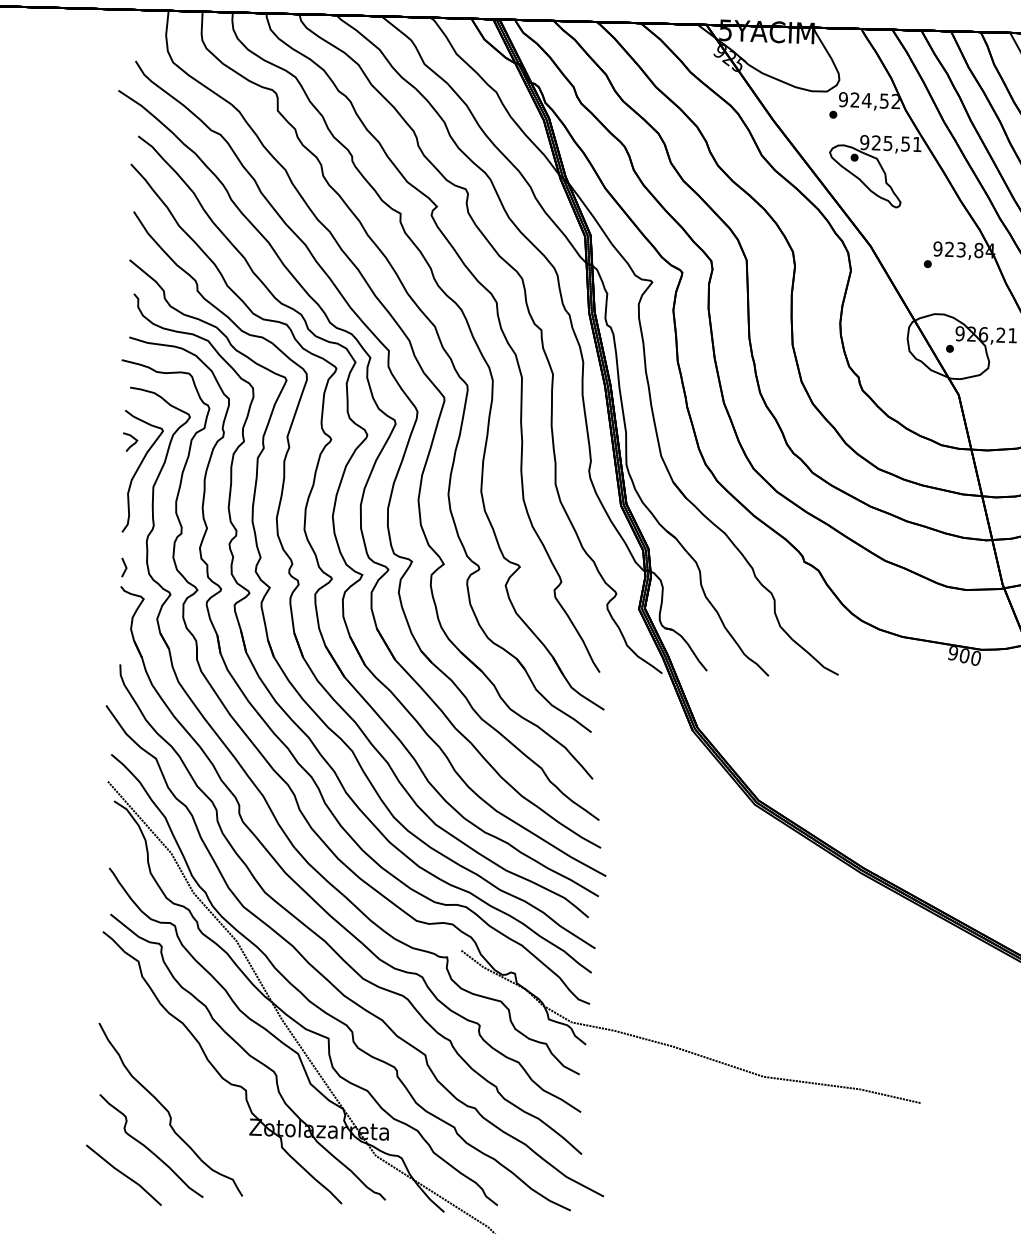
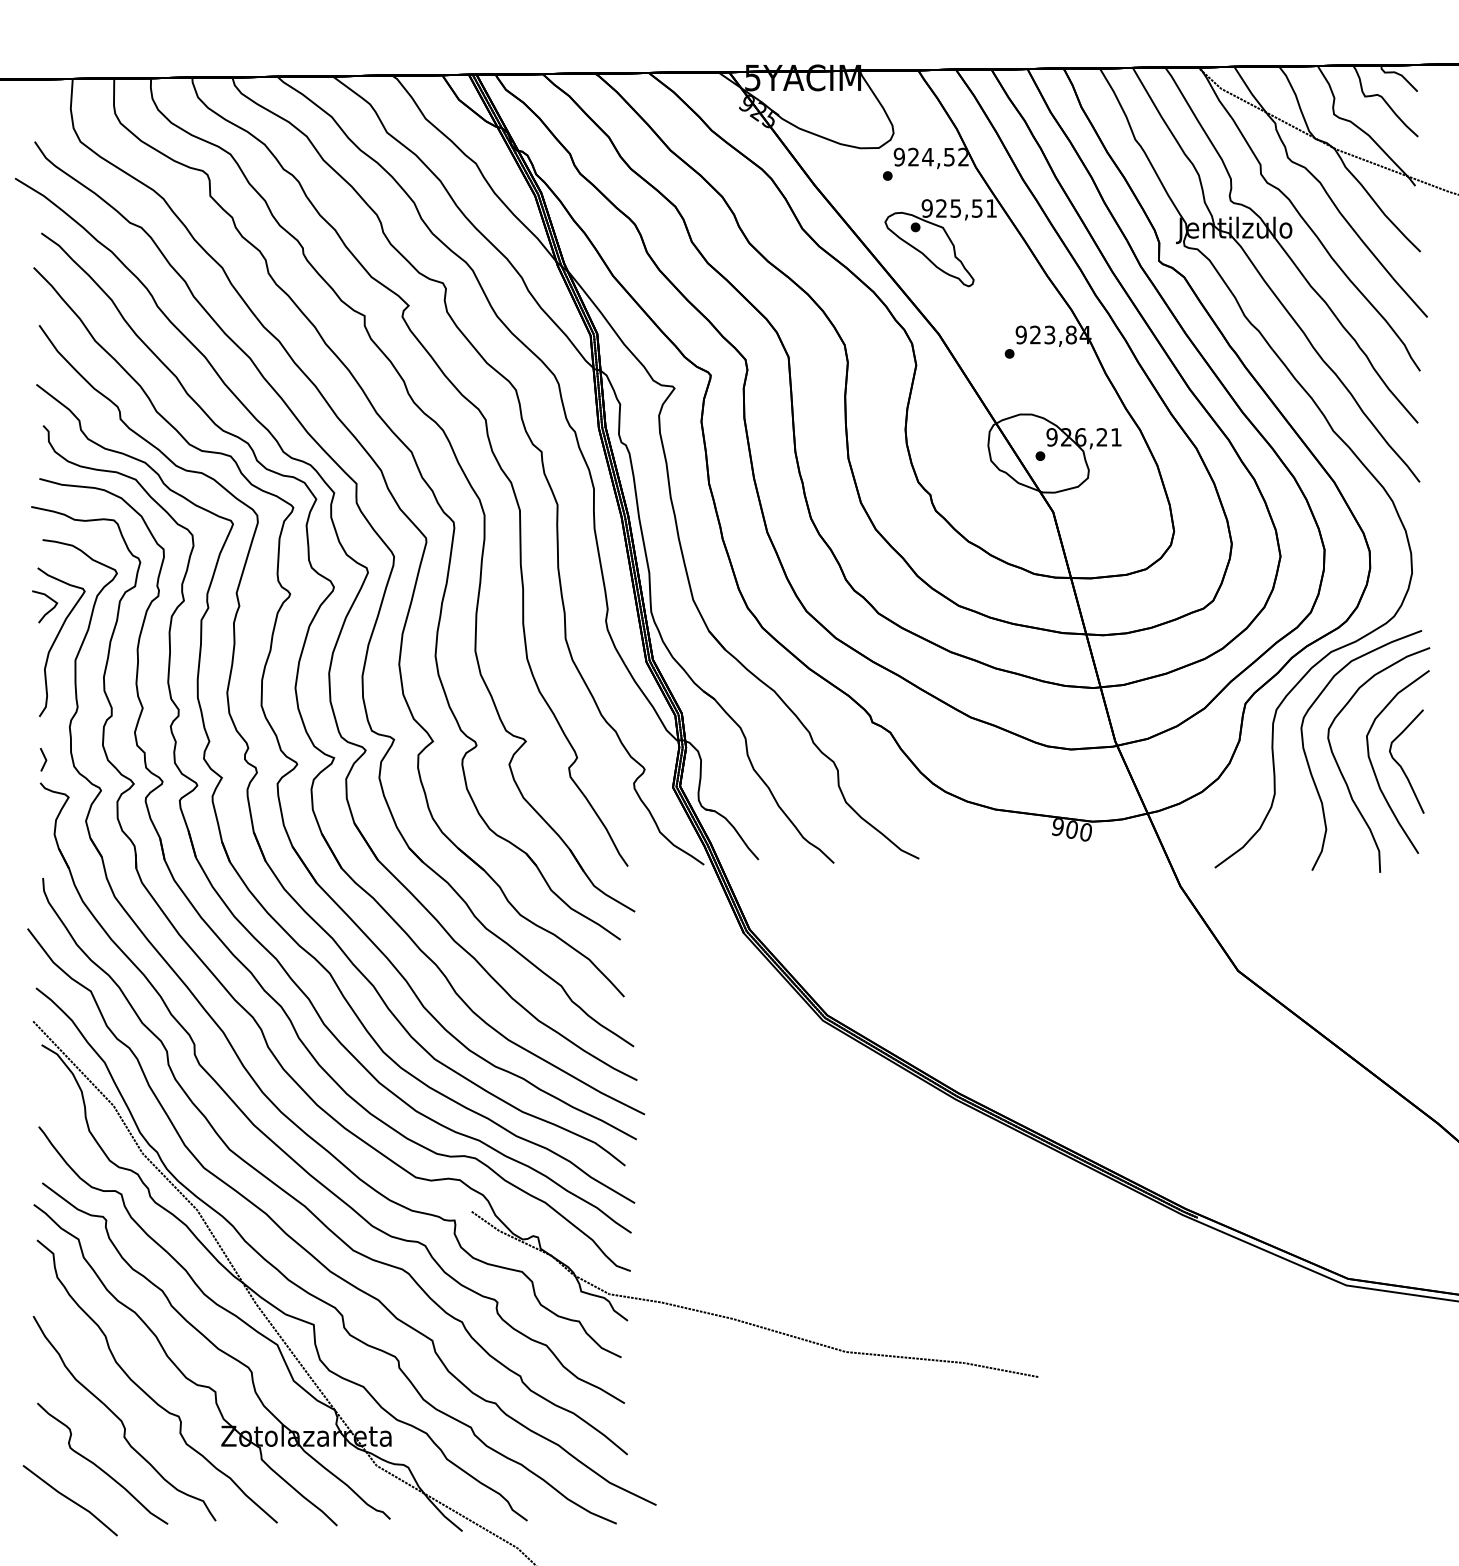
part: (130, 442) -> (45, 606), size x1.43
part: (188, 1088) -> (145, 1391), added

